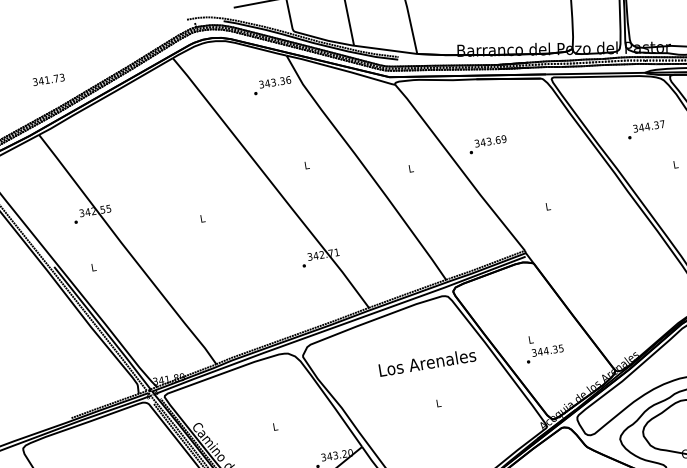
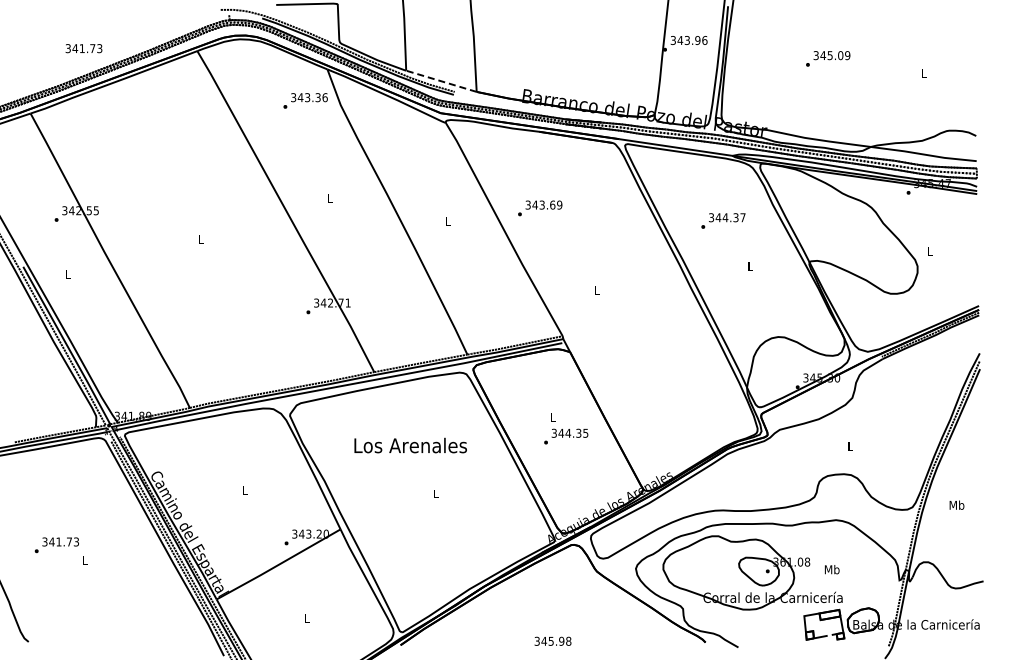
line: (385, 50) -> (441, 81), solid -> dashed
text: (48, 79) -> (83, 48), moved
text: (544, 347) -> (566, 428), moved
text: (427, 362) -> (410, 445), moved

